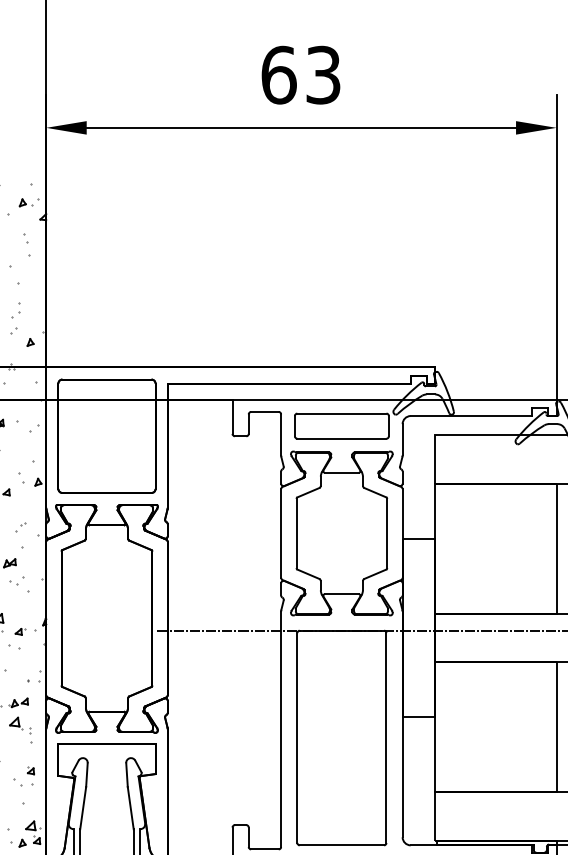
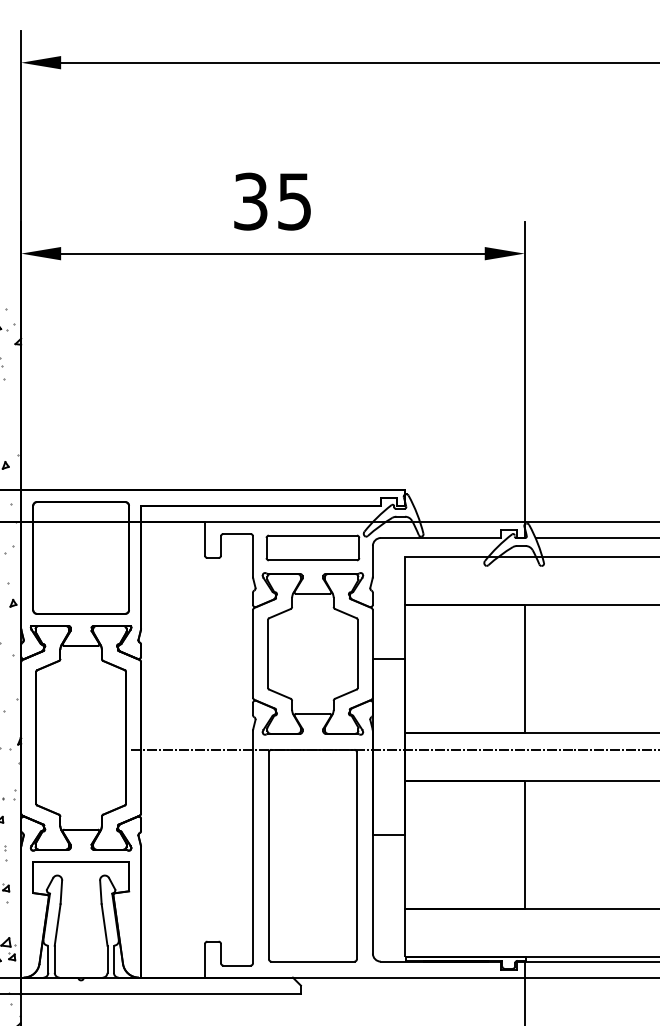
text: (300, 75) -> (272, 201), 63 -> 35

